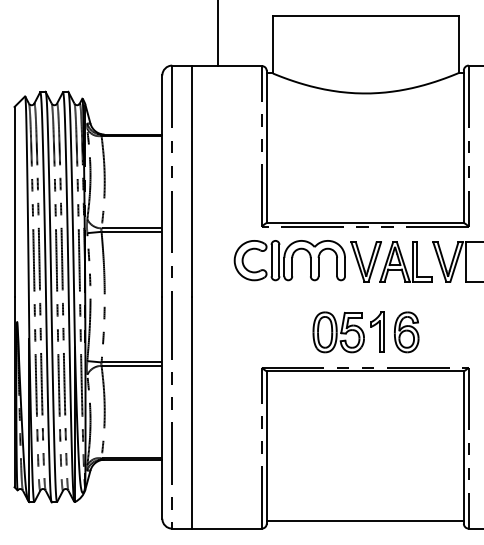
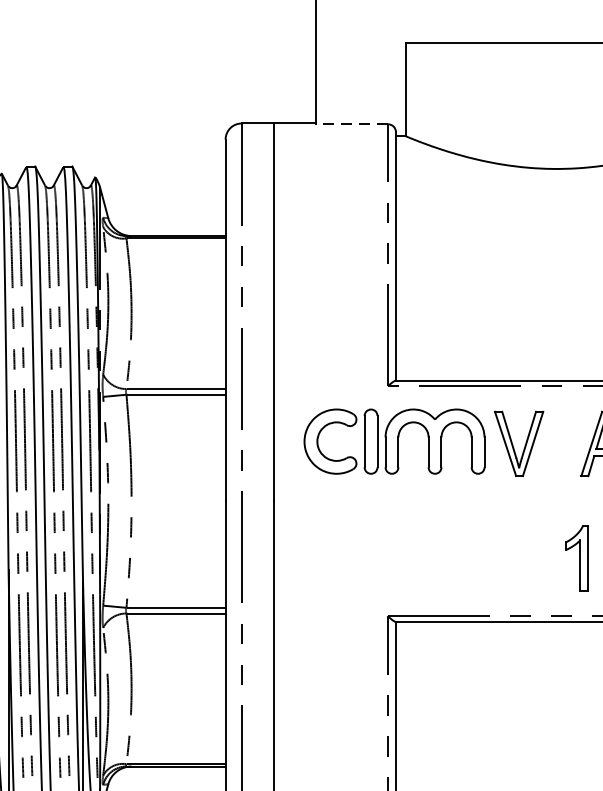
line: (239, 66) -> (351, 124), solid -> dashed
part: (307, 261) -> (423, 443), moved
part: (338, 332) -> (513, 558), removed

